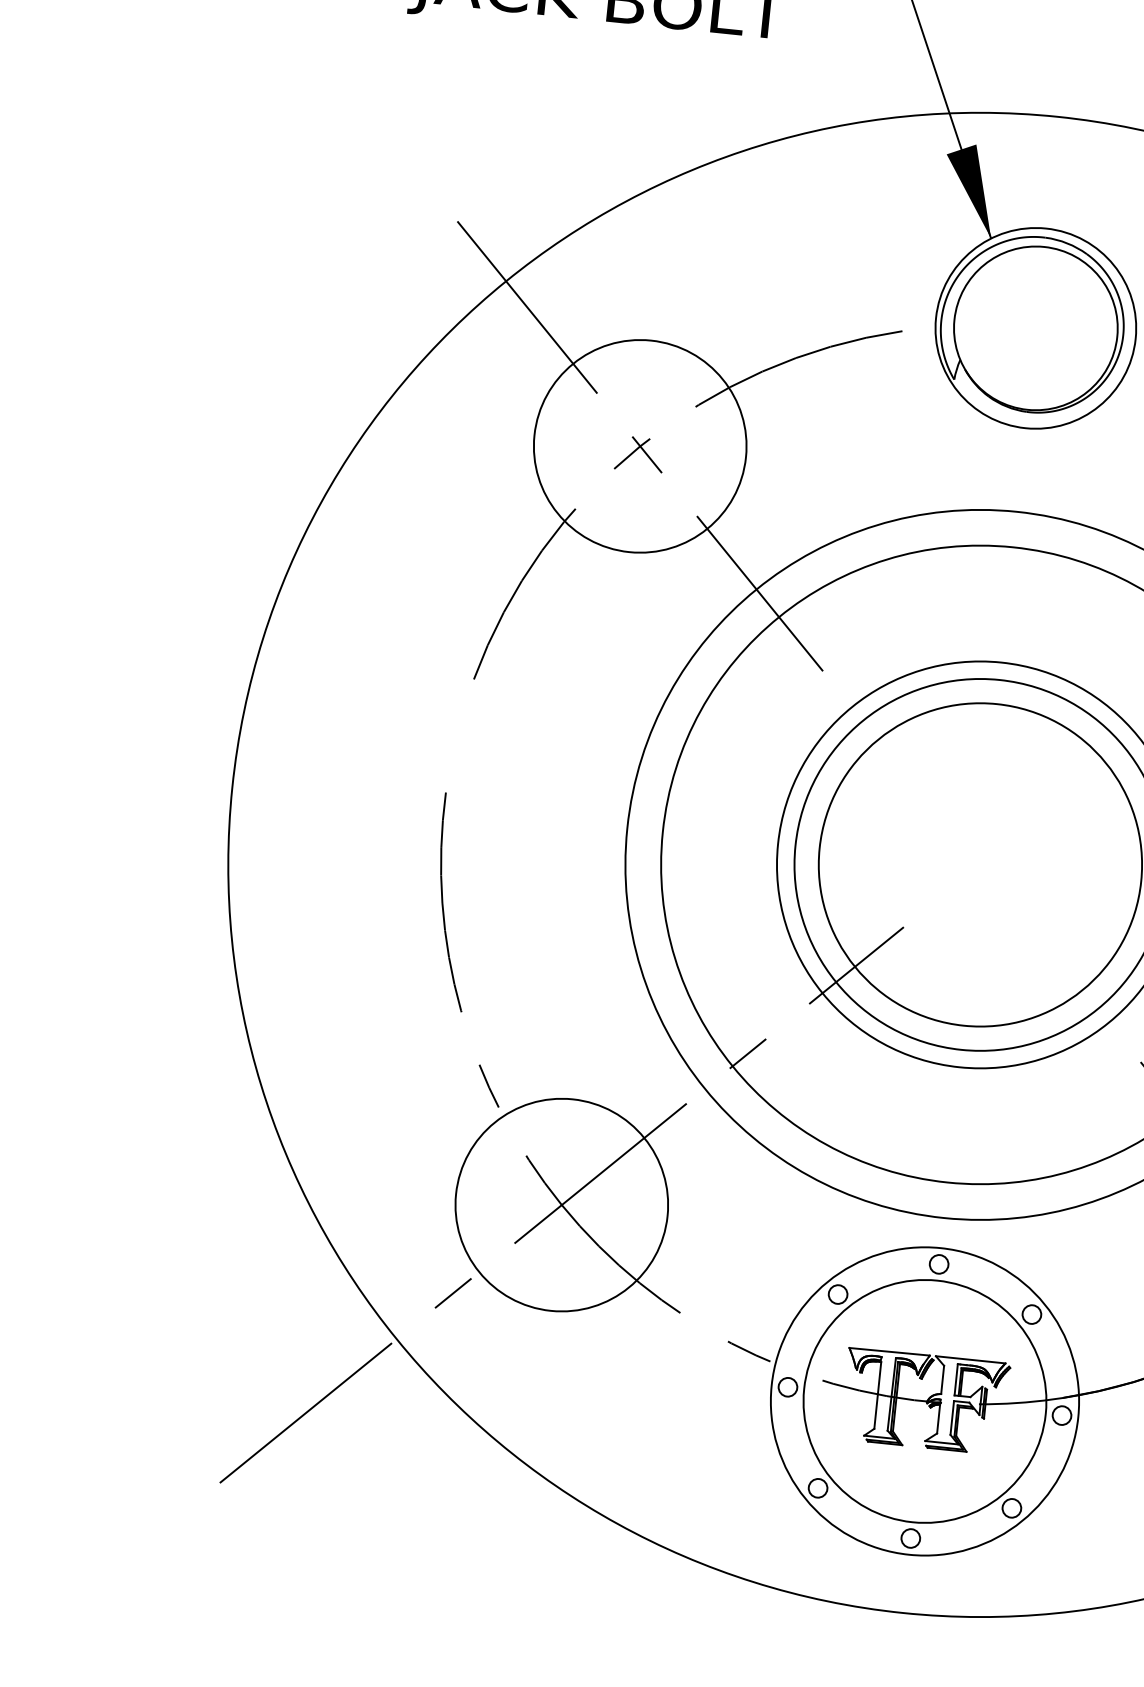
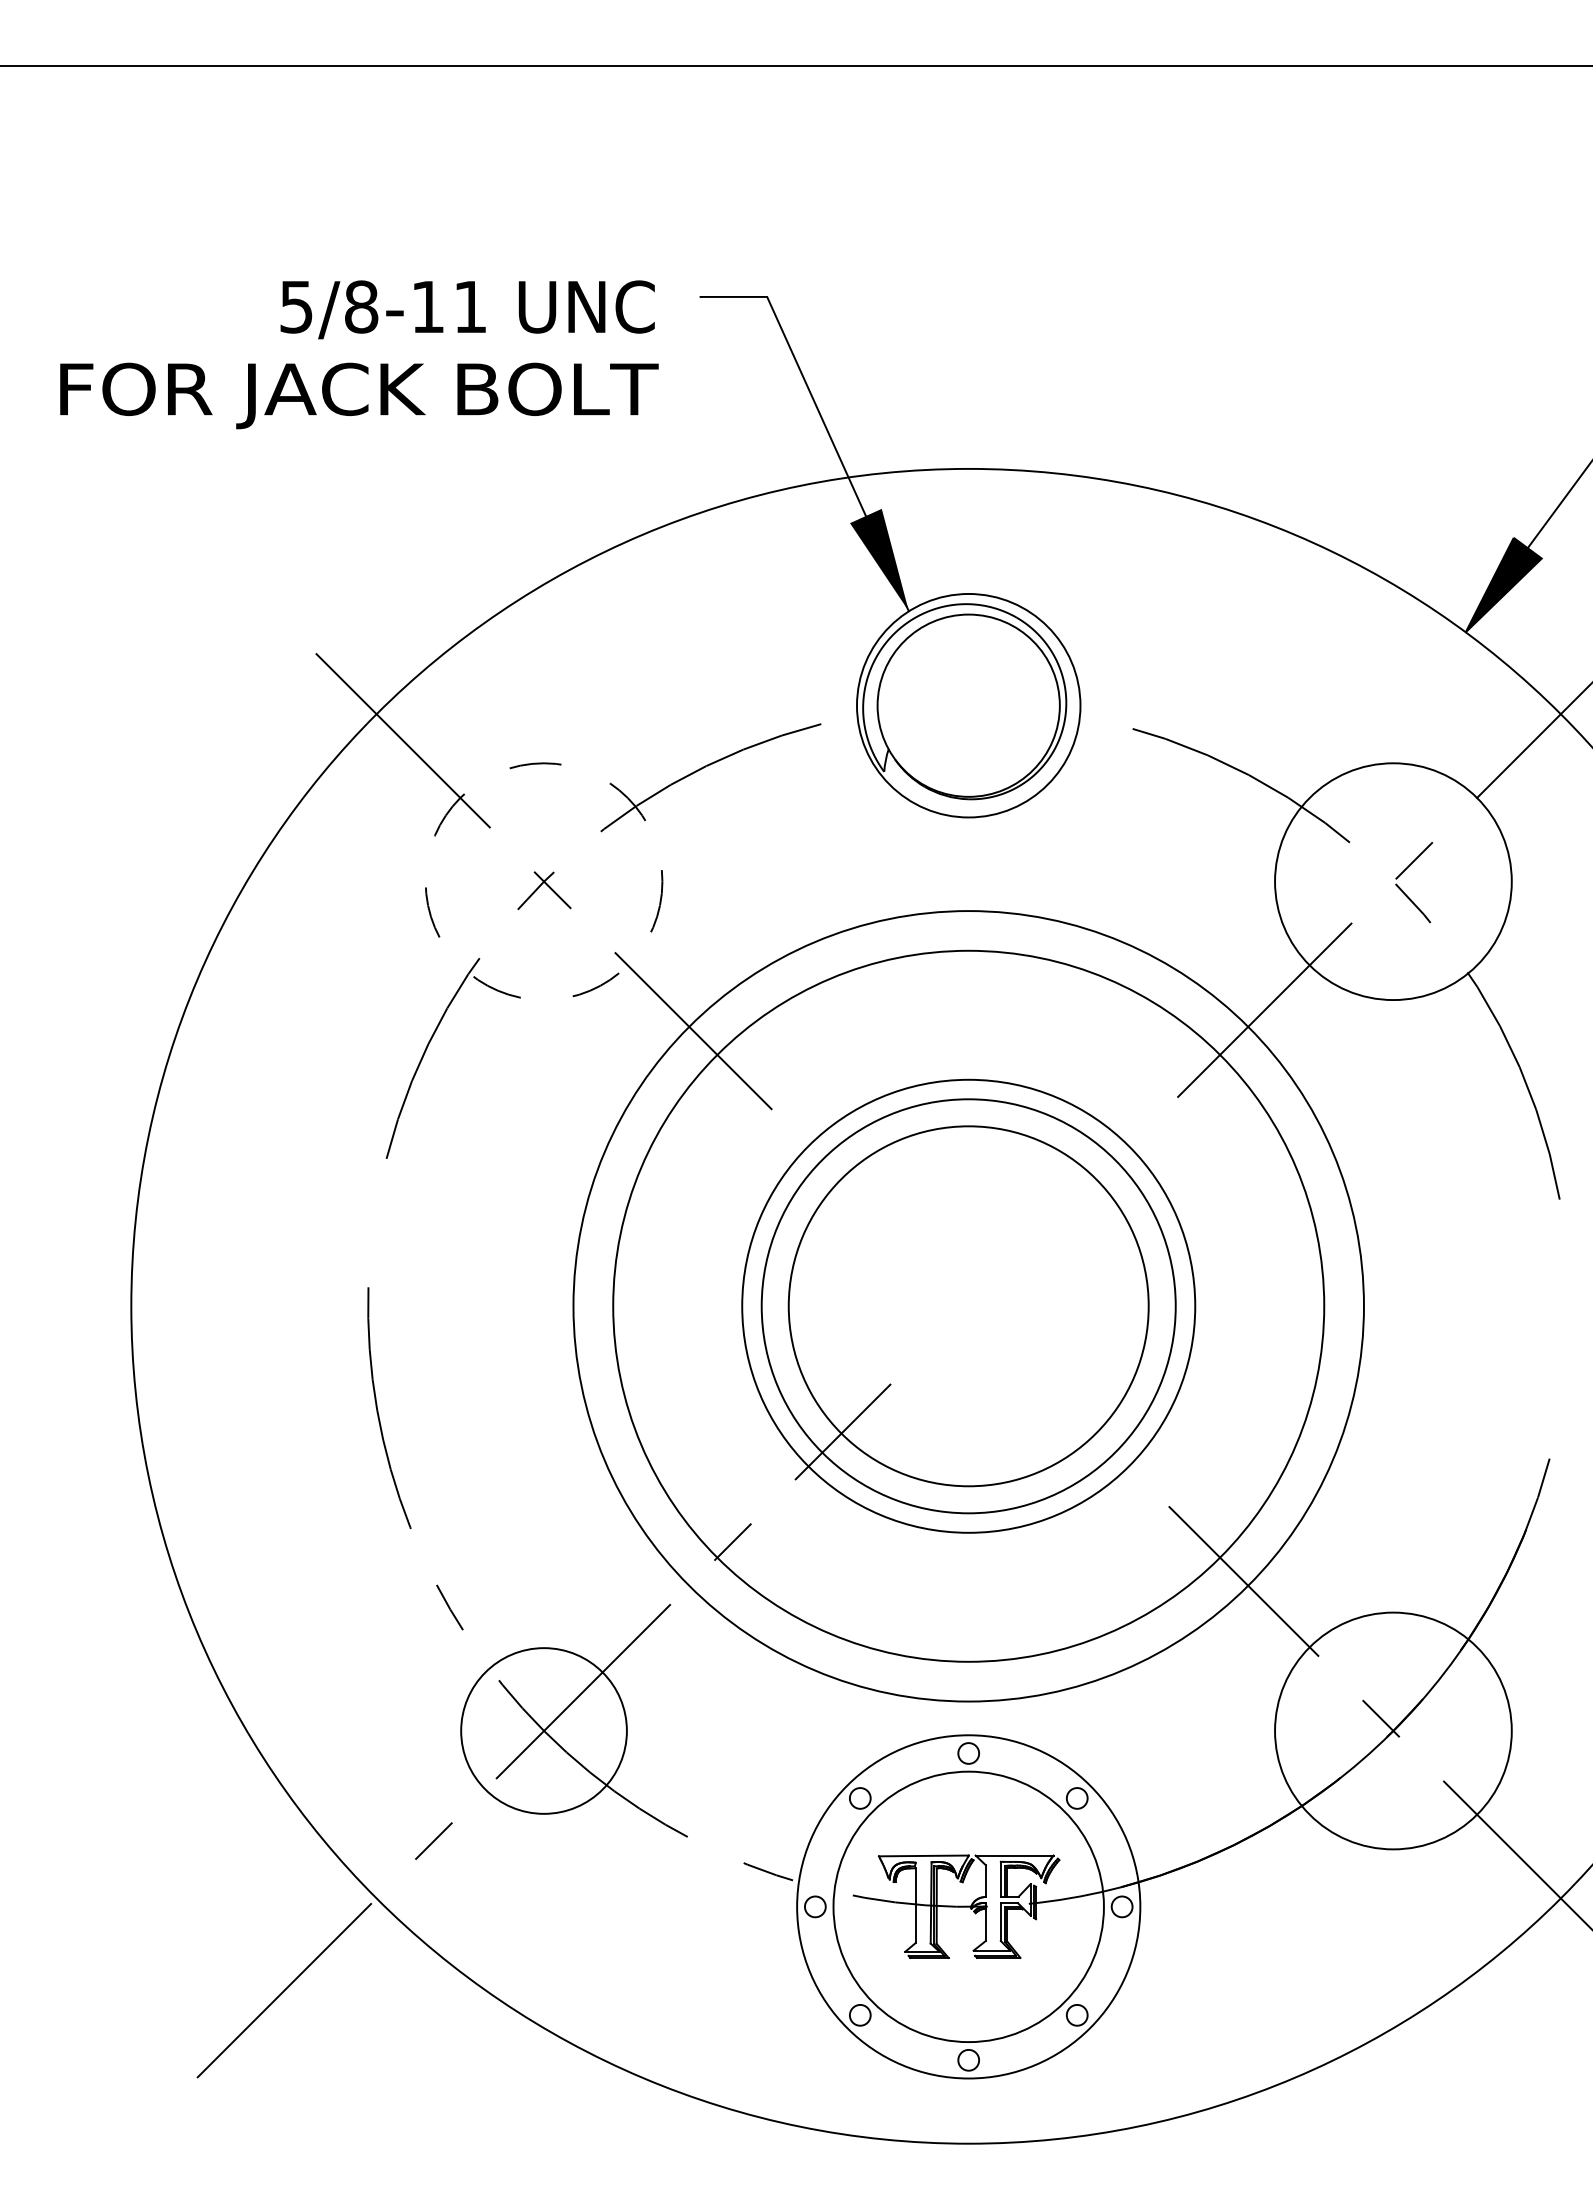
circle: (639, 446) -> (543, 881), solid -> dashed
circle: (561, 1204) -> (543, 1730), size x0.7

